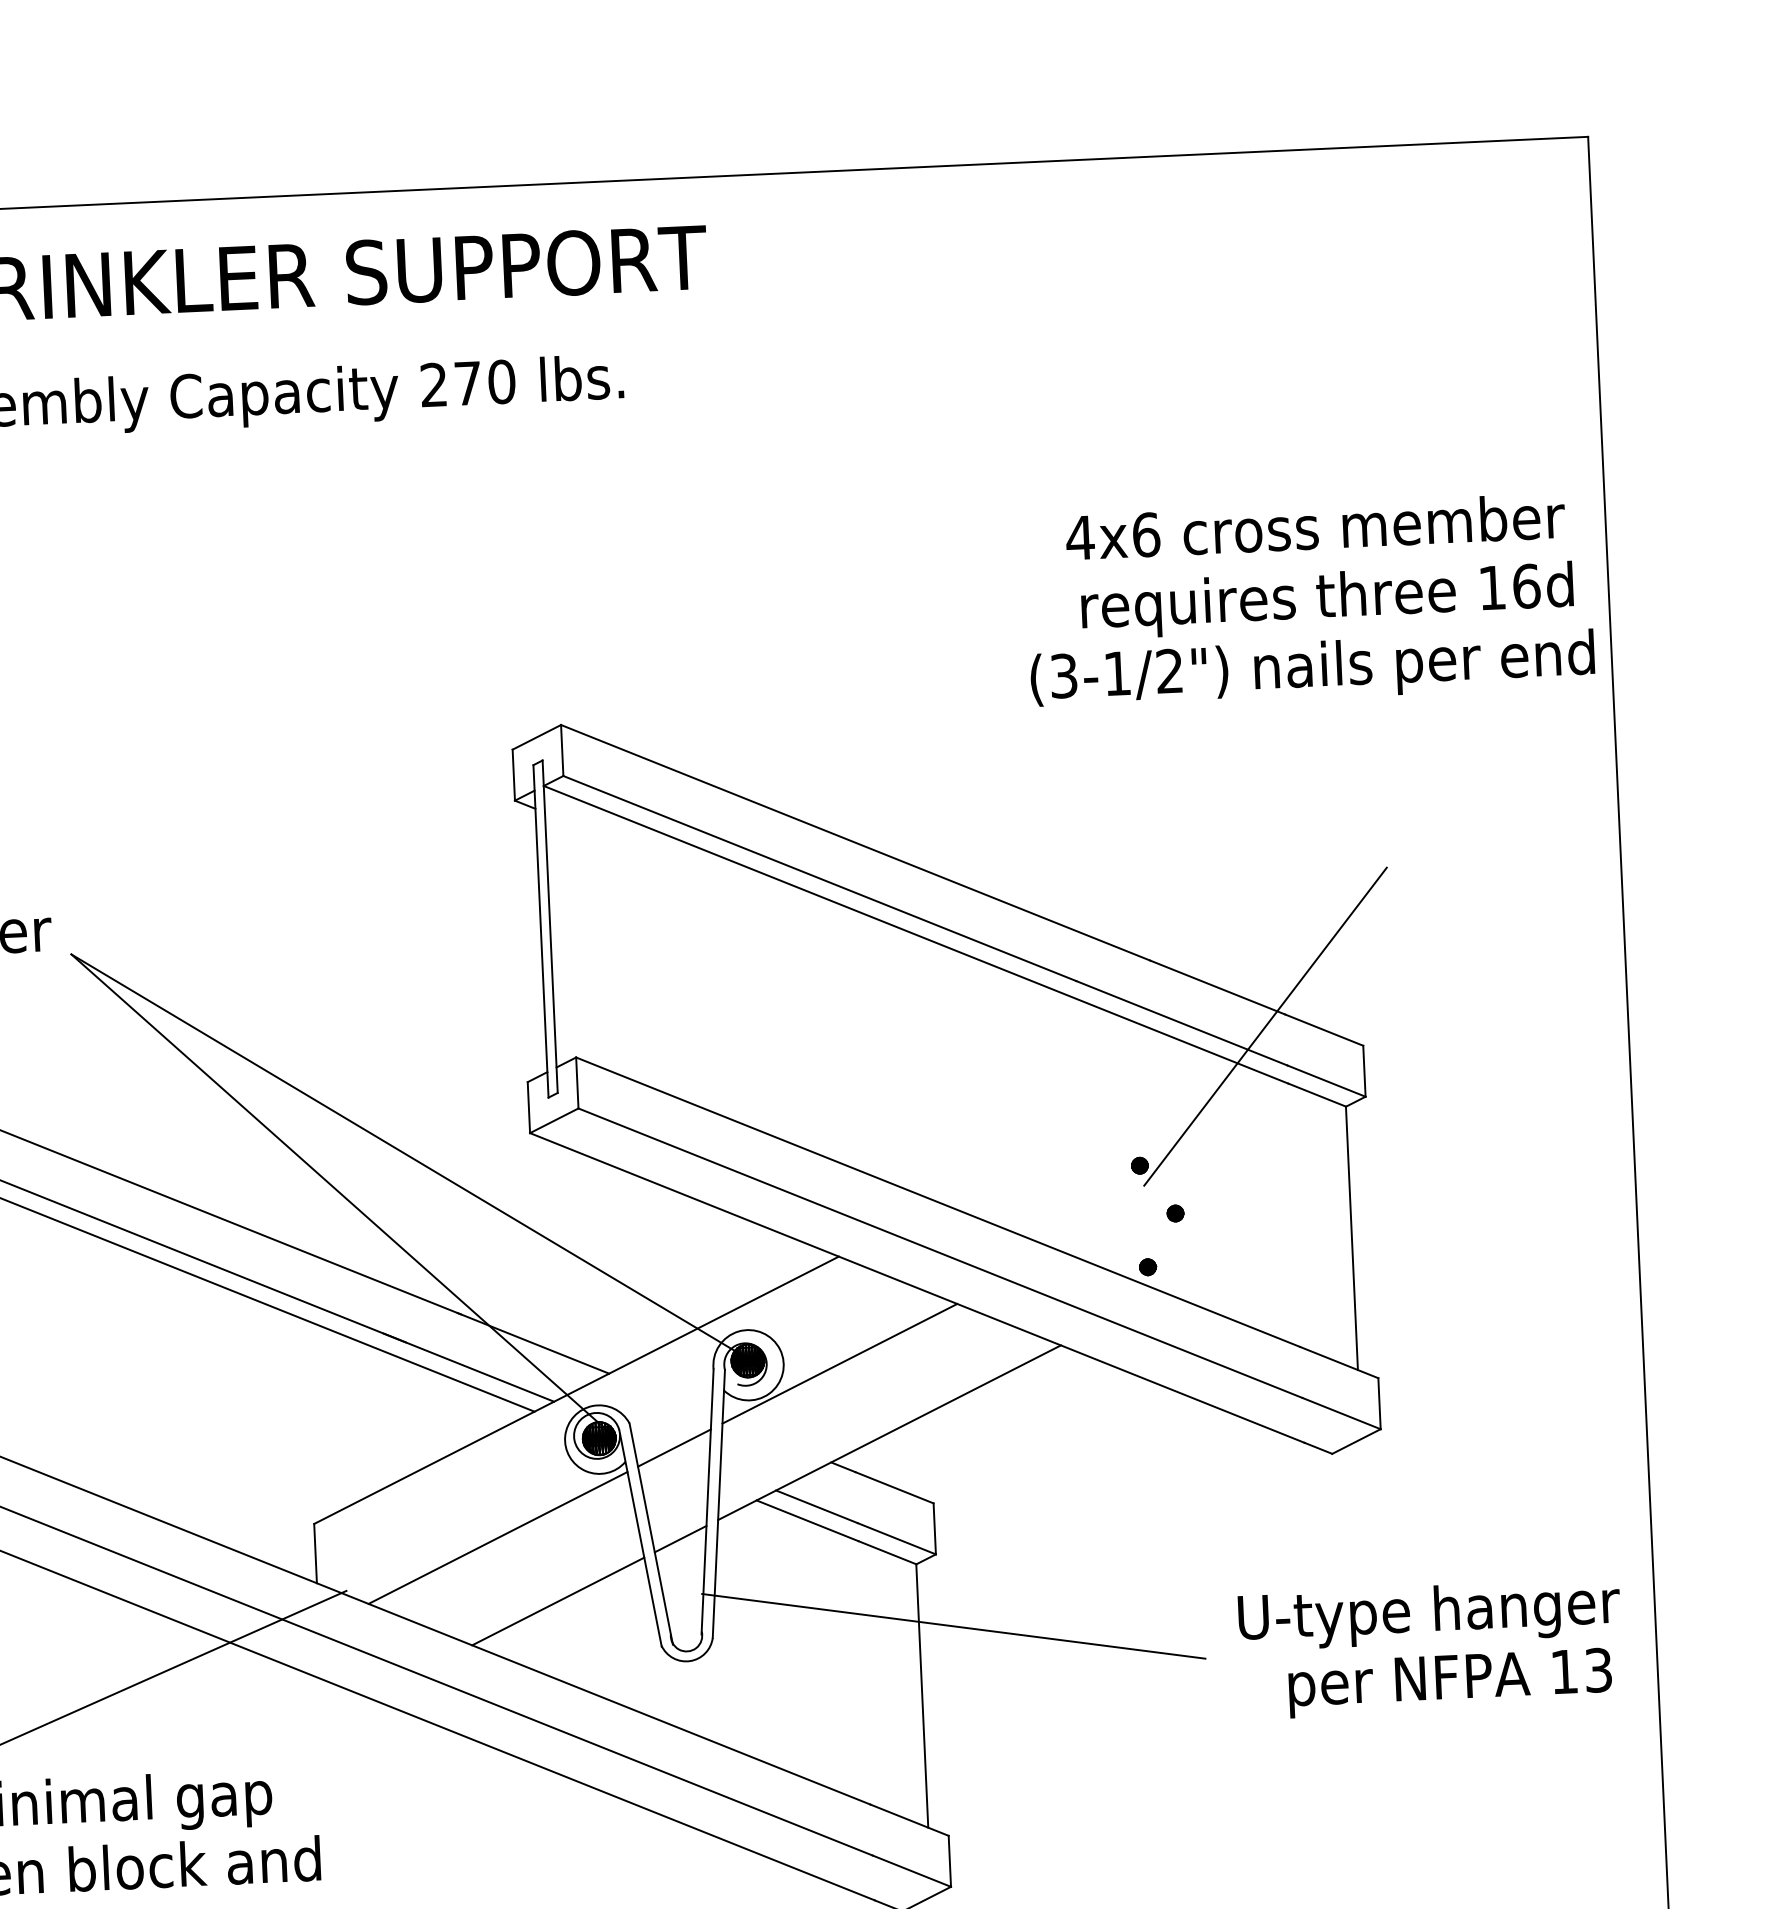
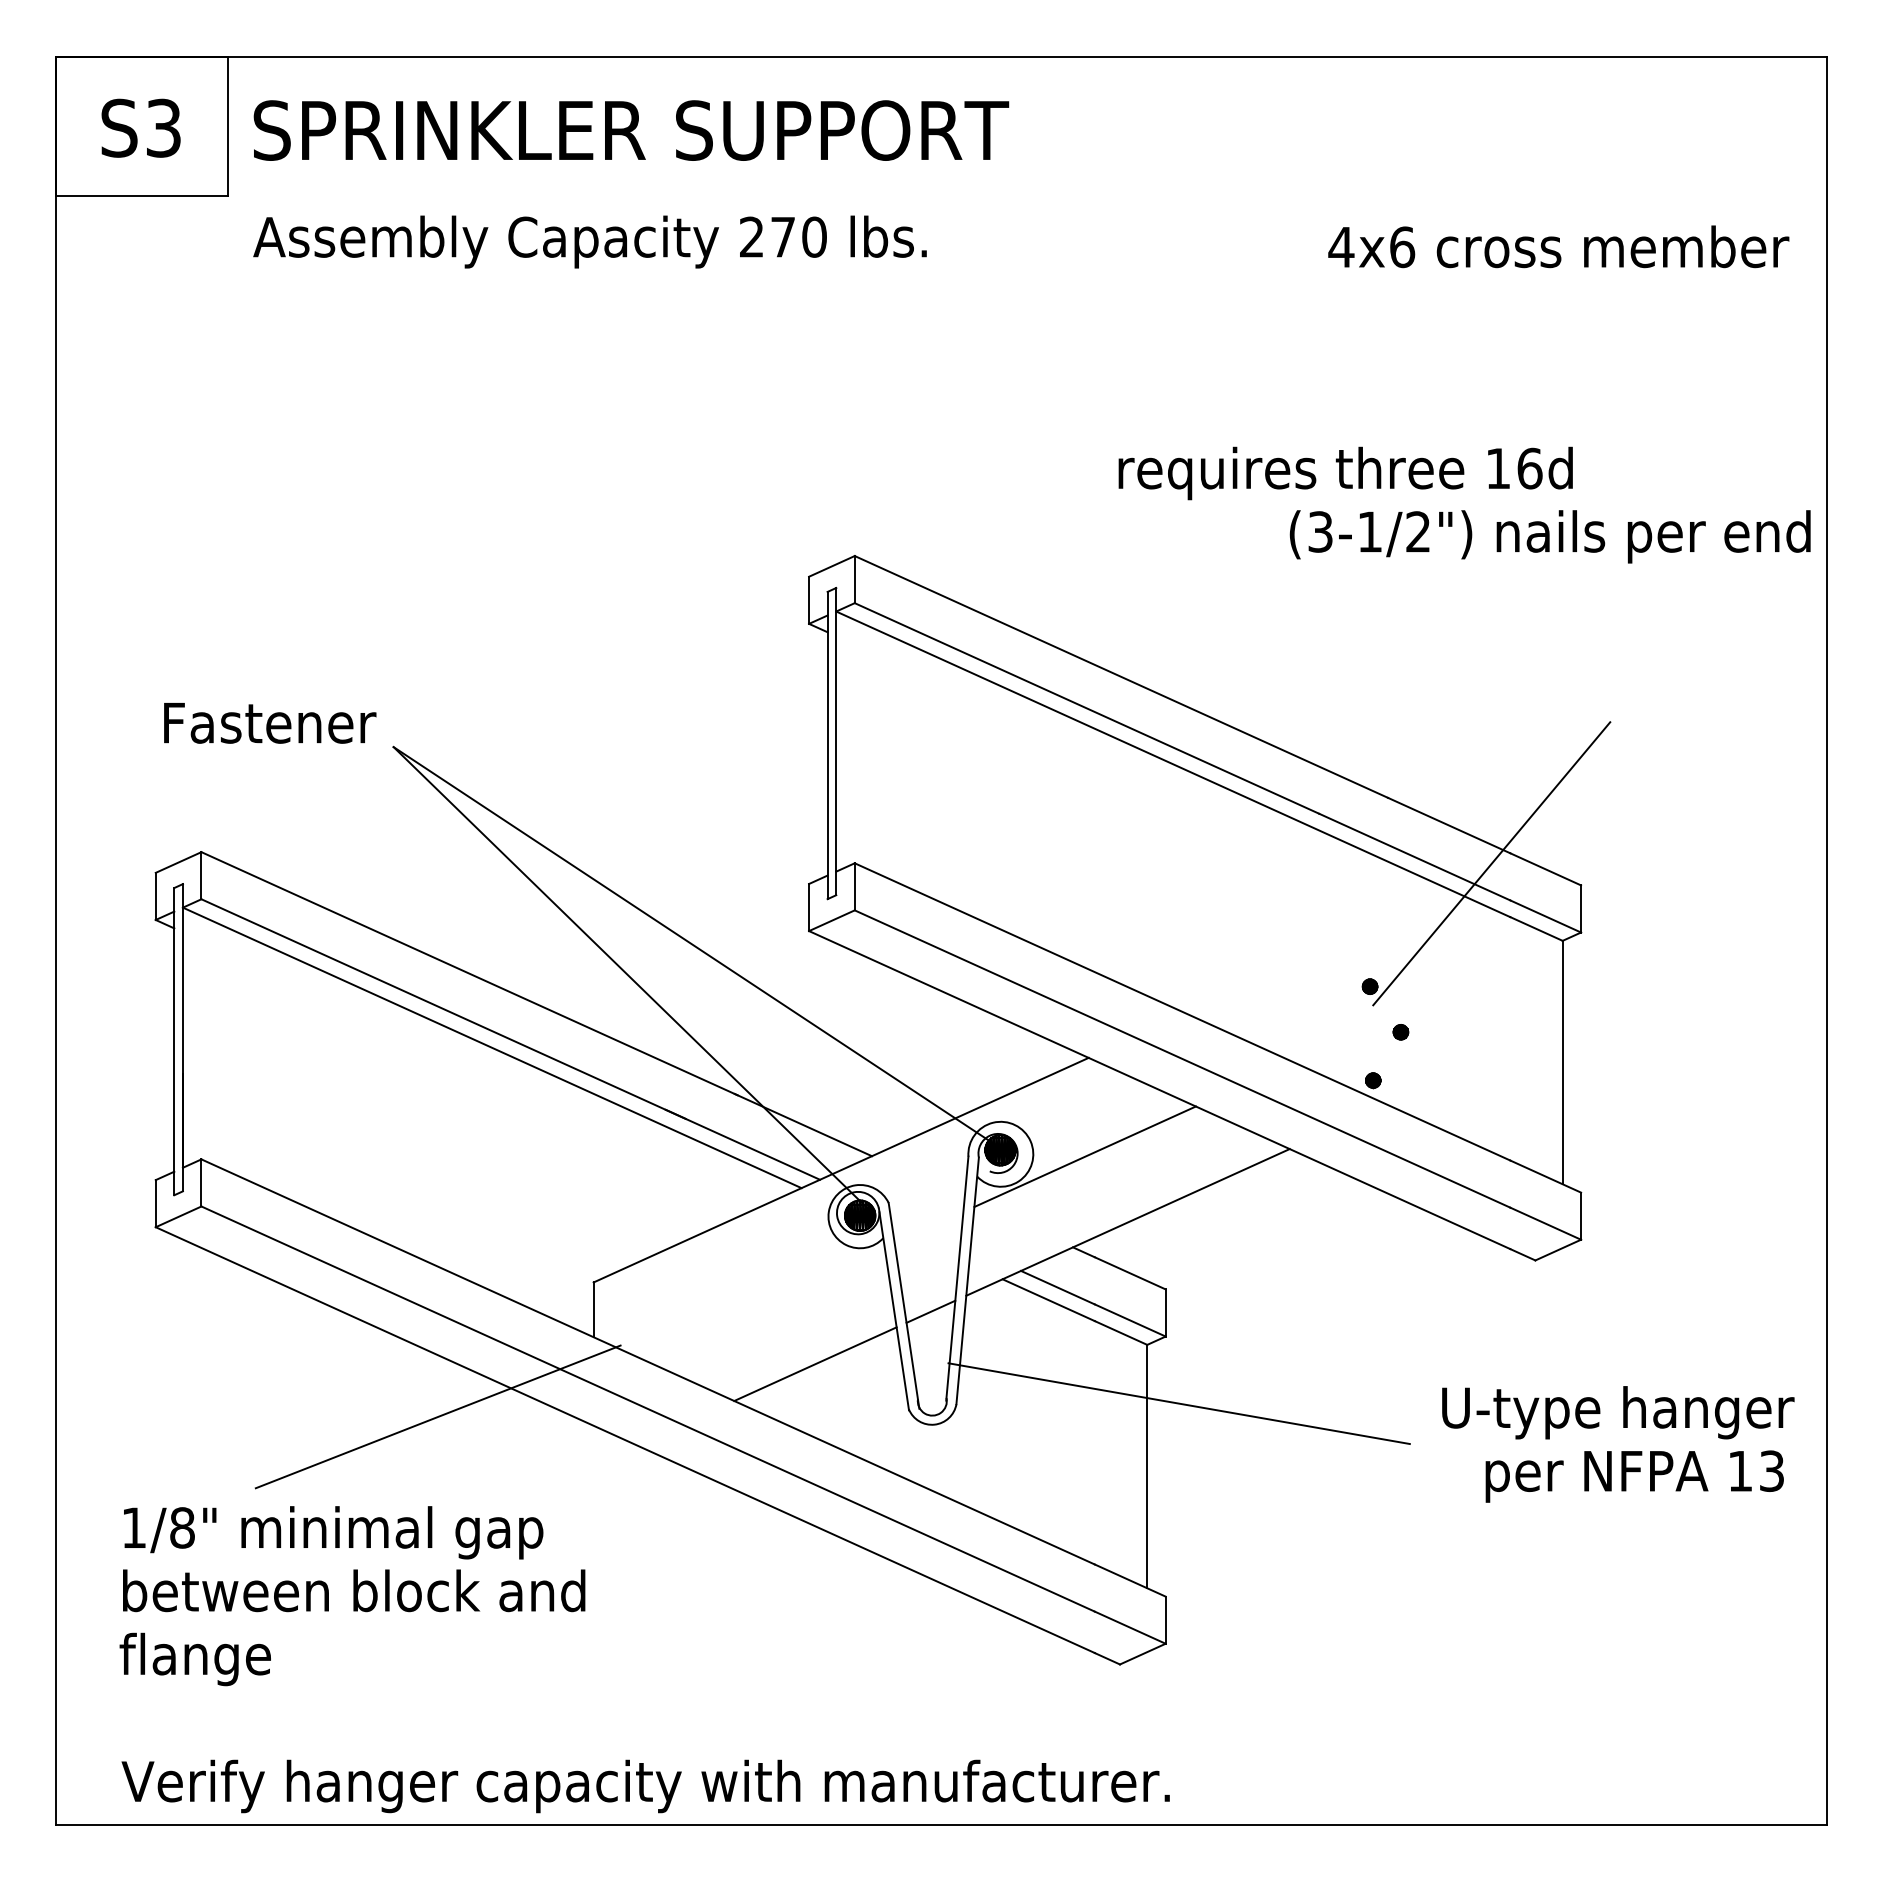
text: (1315, 526) -> (1558, 246), moved
text: (1327, 600) -> (1345, 473), moved
line: (673, 1448) -> (928, 1227), removed
line: (497, 1537) -> (762, 1302), removed

